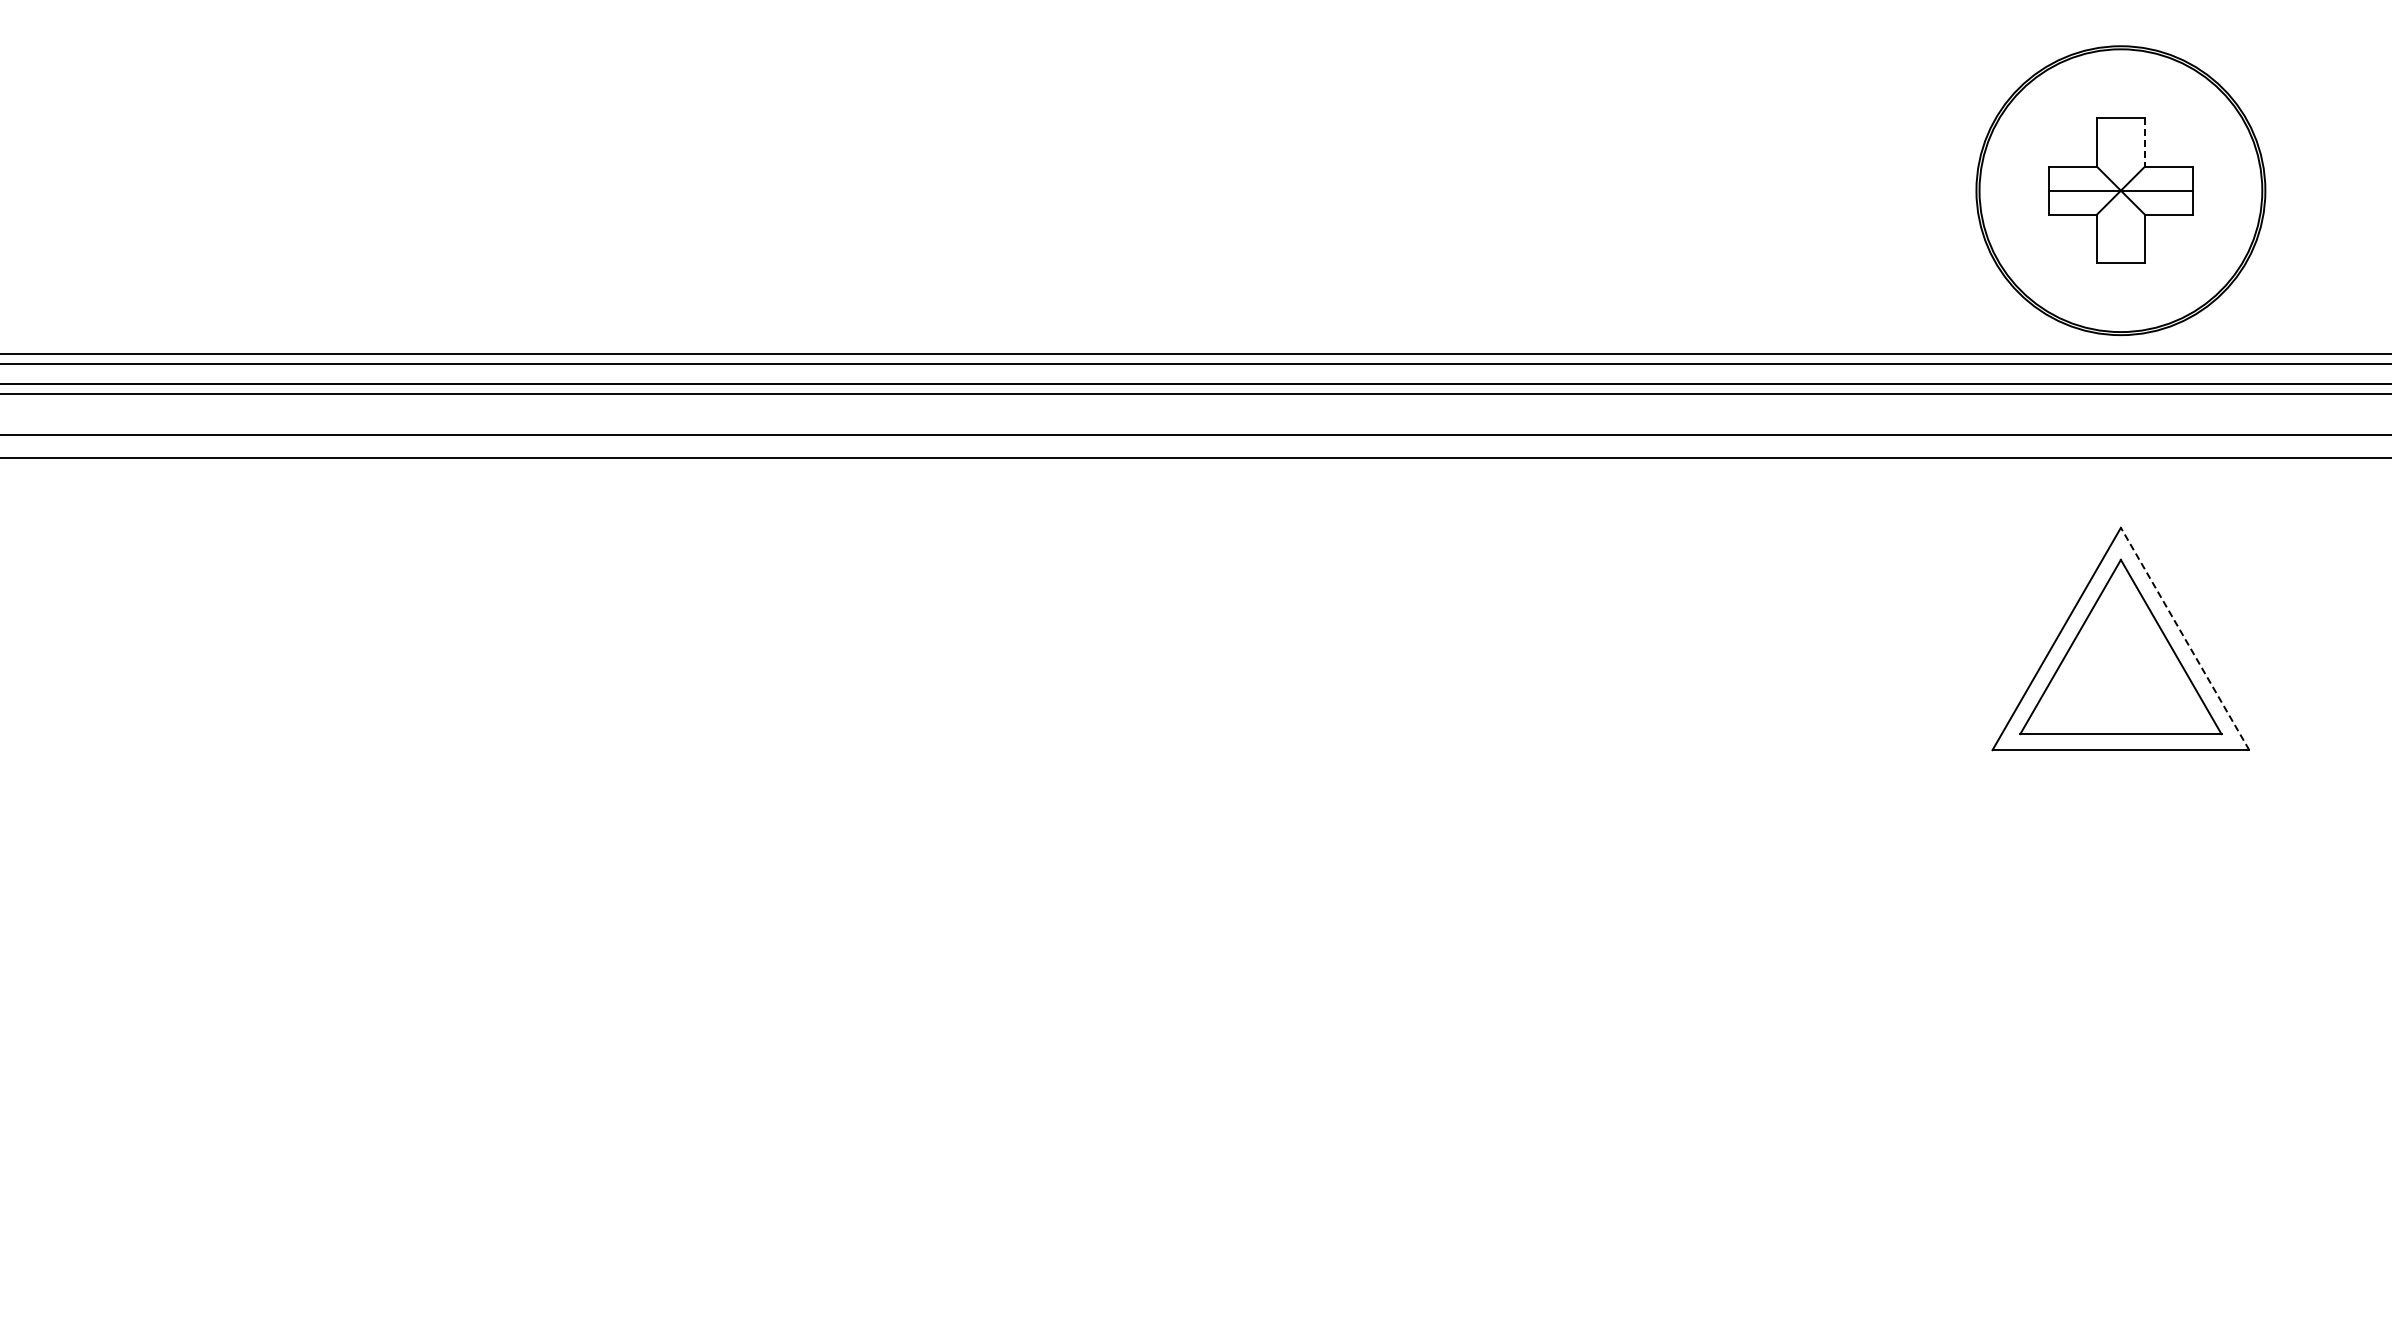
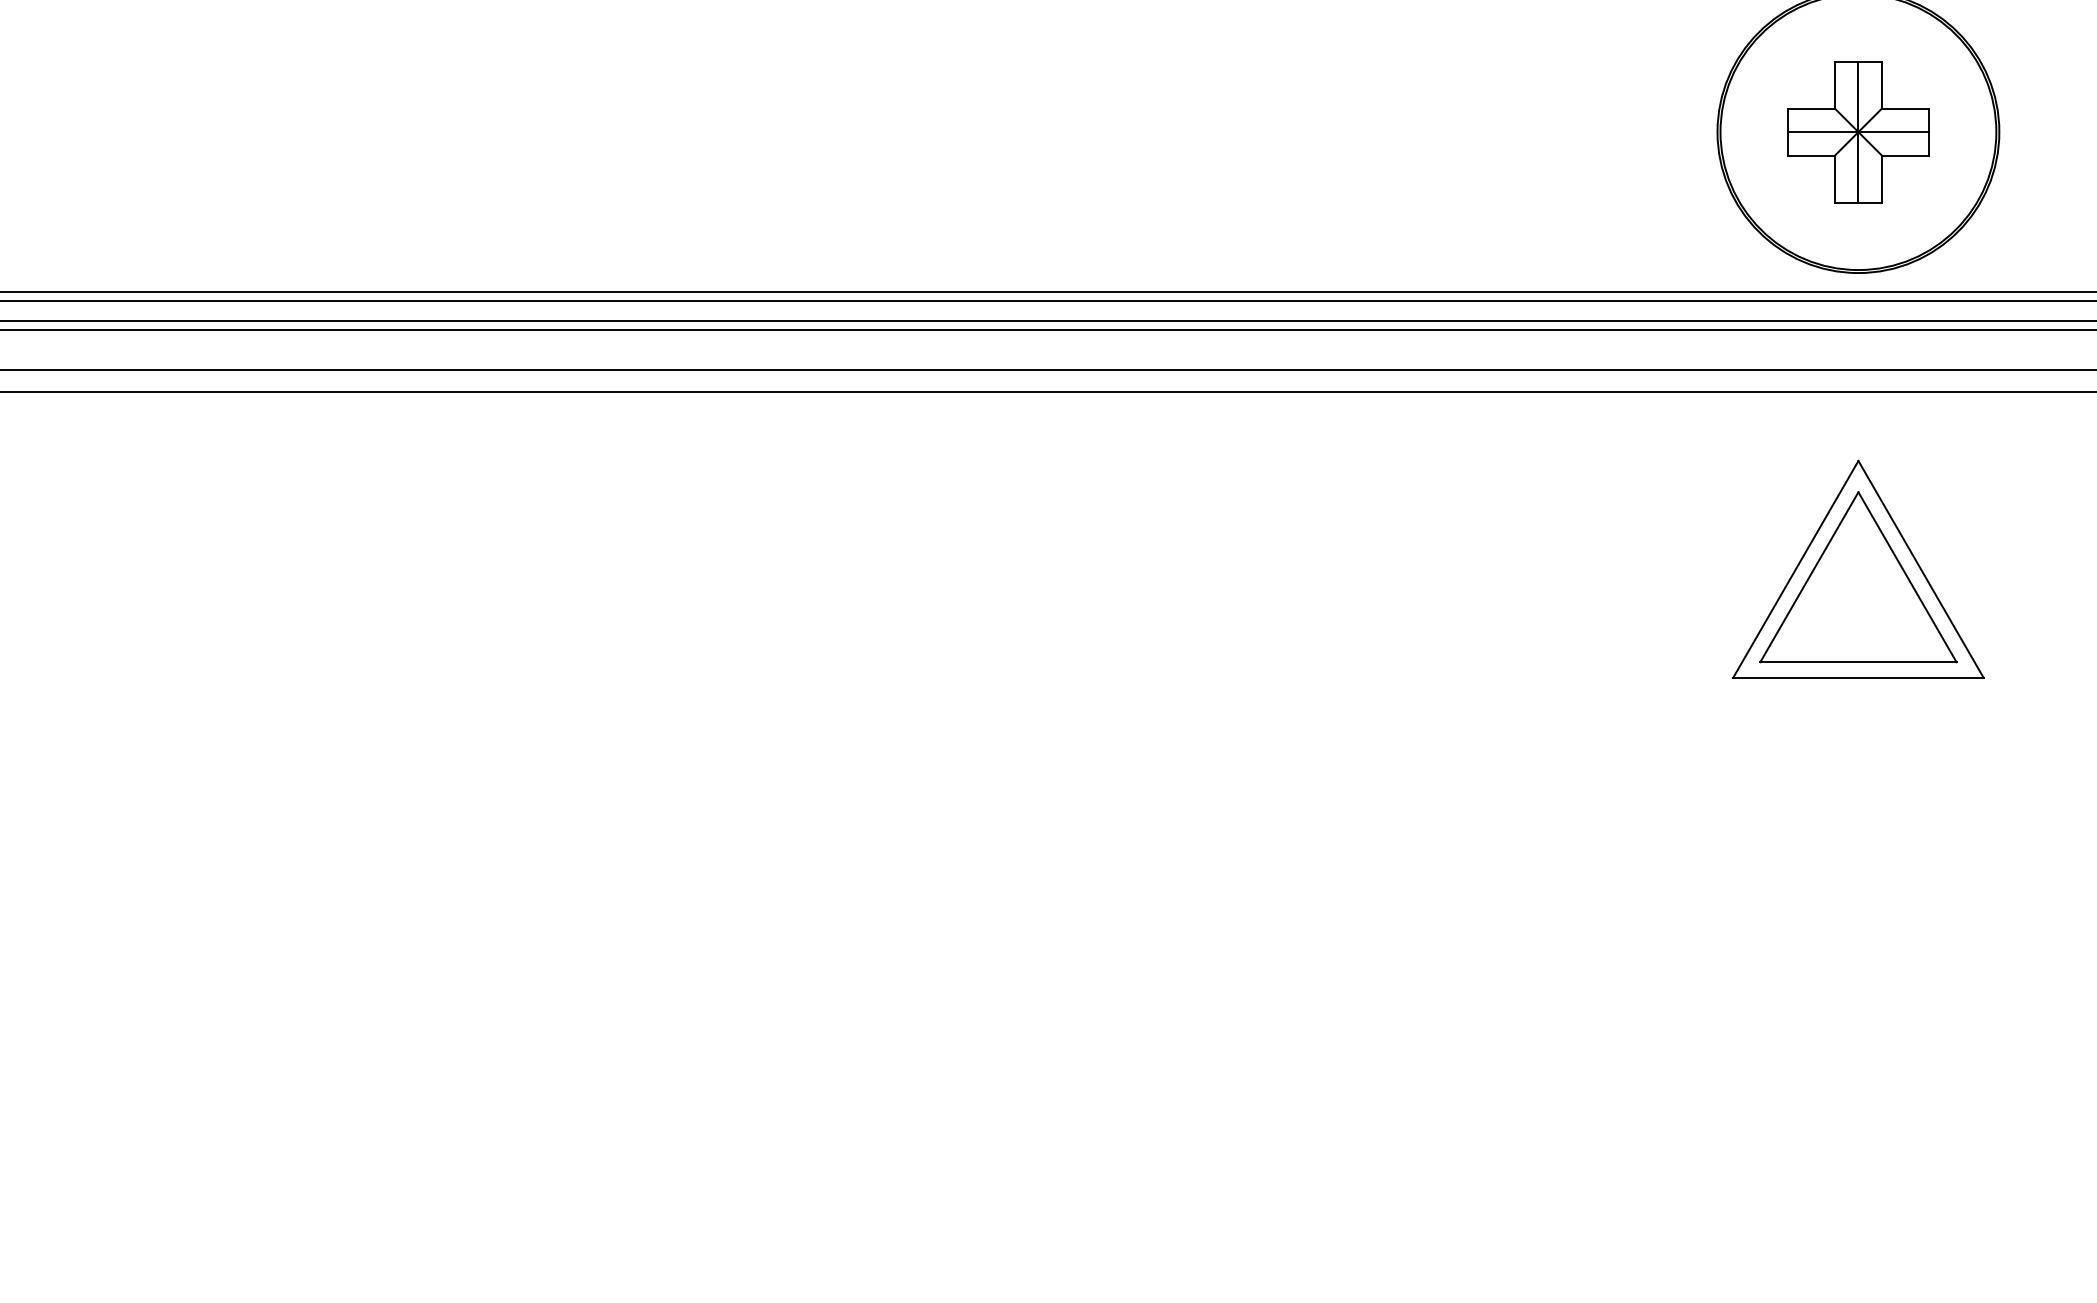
line: (2144, 143) -> (1881, 86), dashed -> solid
line: (2120, 190) -> (1858, 131), added
line: (2184, 638) -> (1920, 568), dashed -> solid

